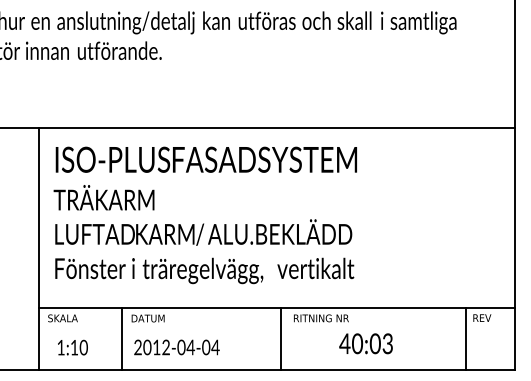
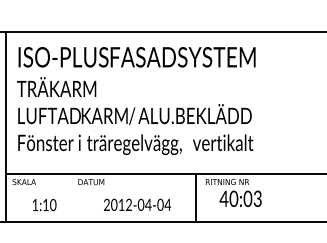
line: (121, 338) -> (70, 197), removed
text: (365, 343) -> (240, 198), moved
text: (72, 347) -> (44, 204), moved
text: (176, 347) -> (137, 204), moved

